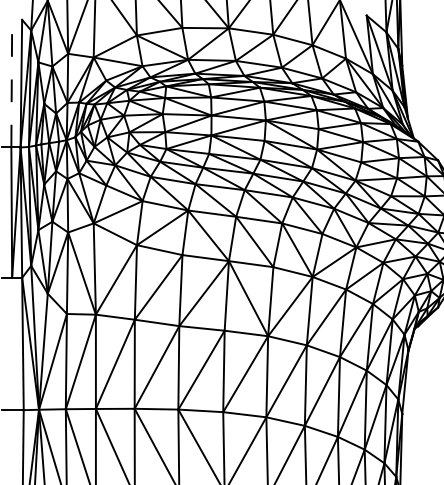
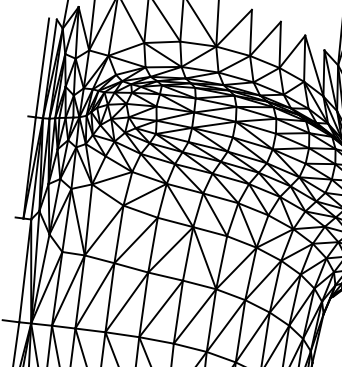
line: (11, 83) -> (42, 67), dashed -> solid

